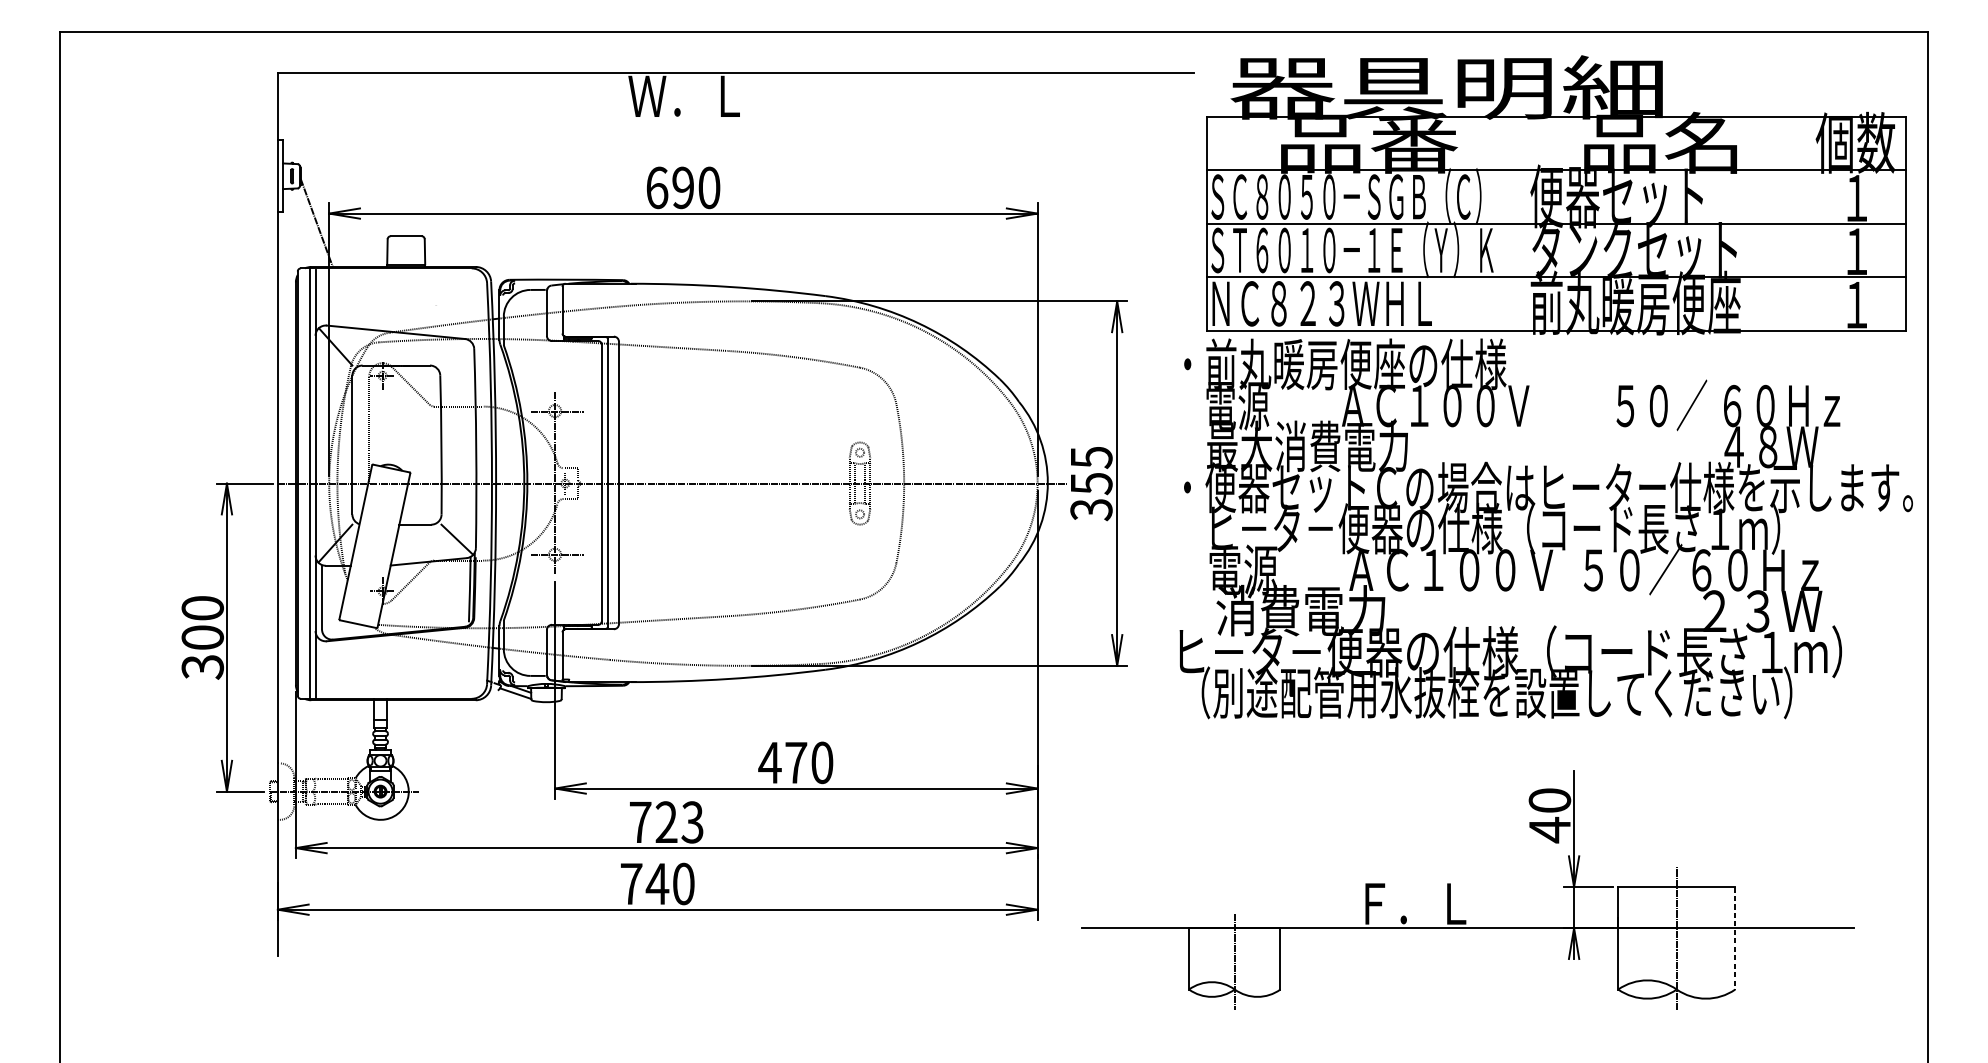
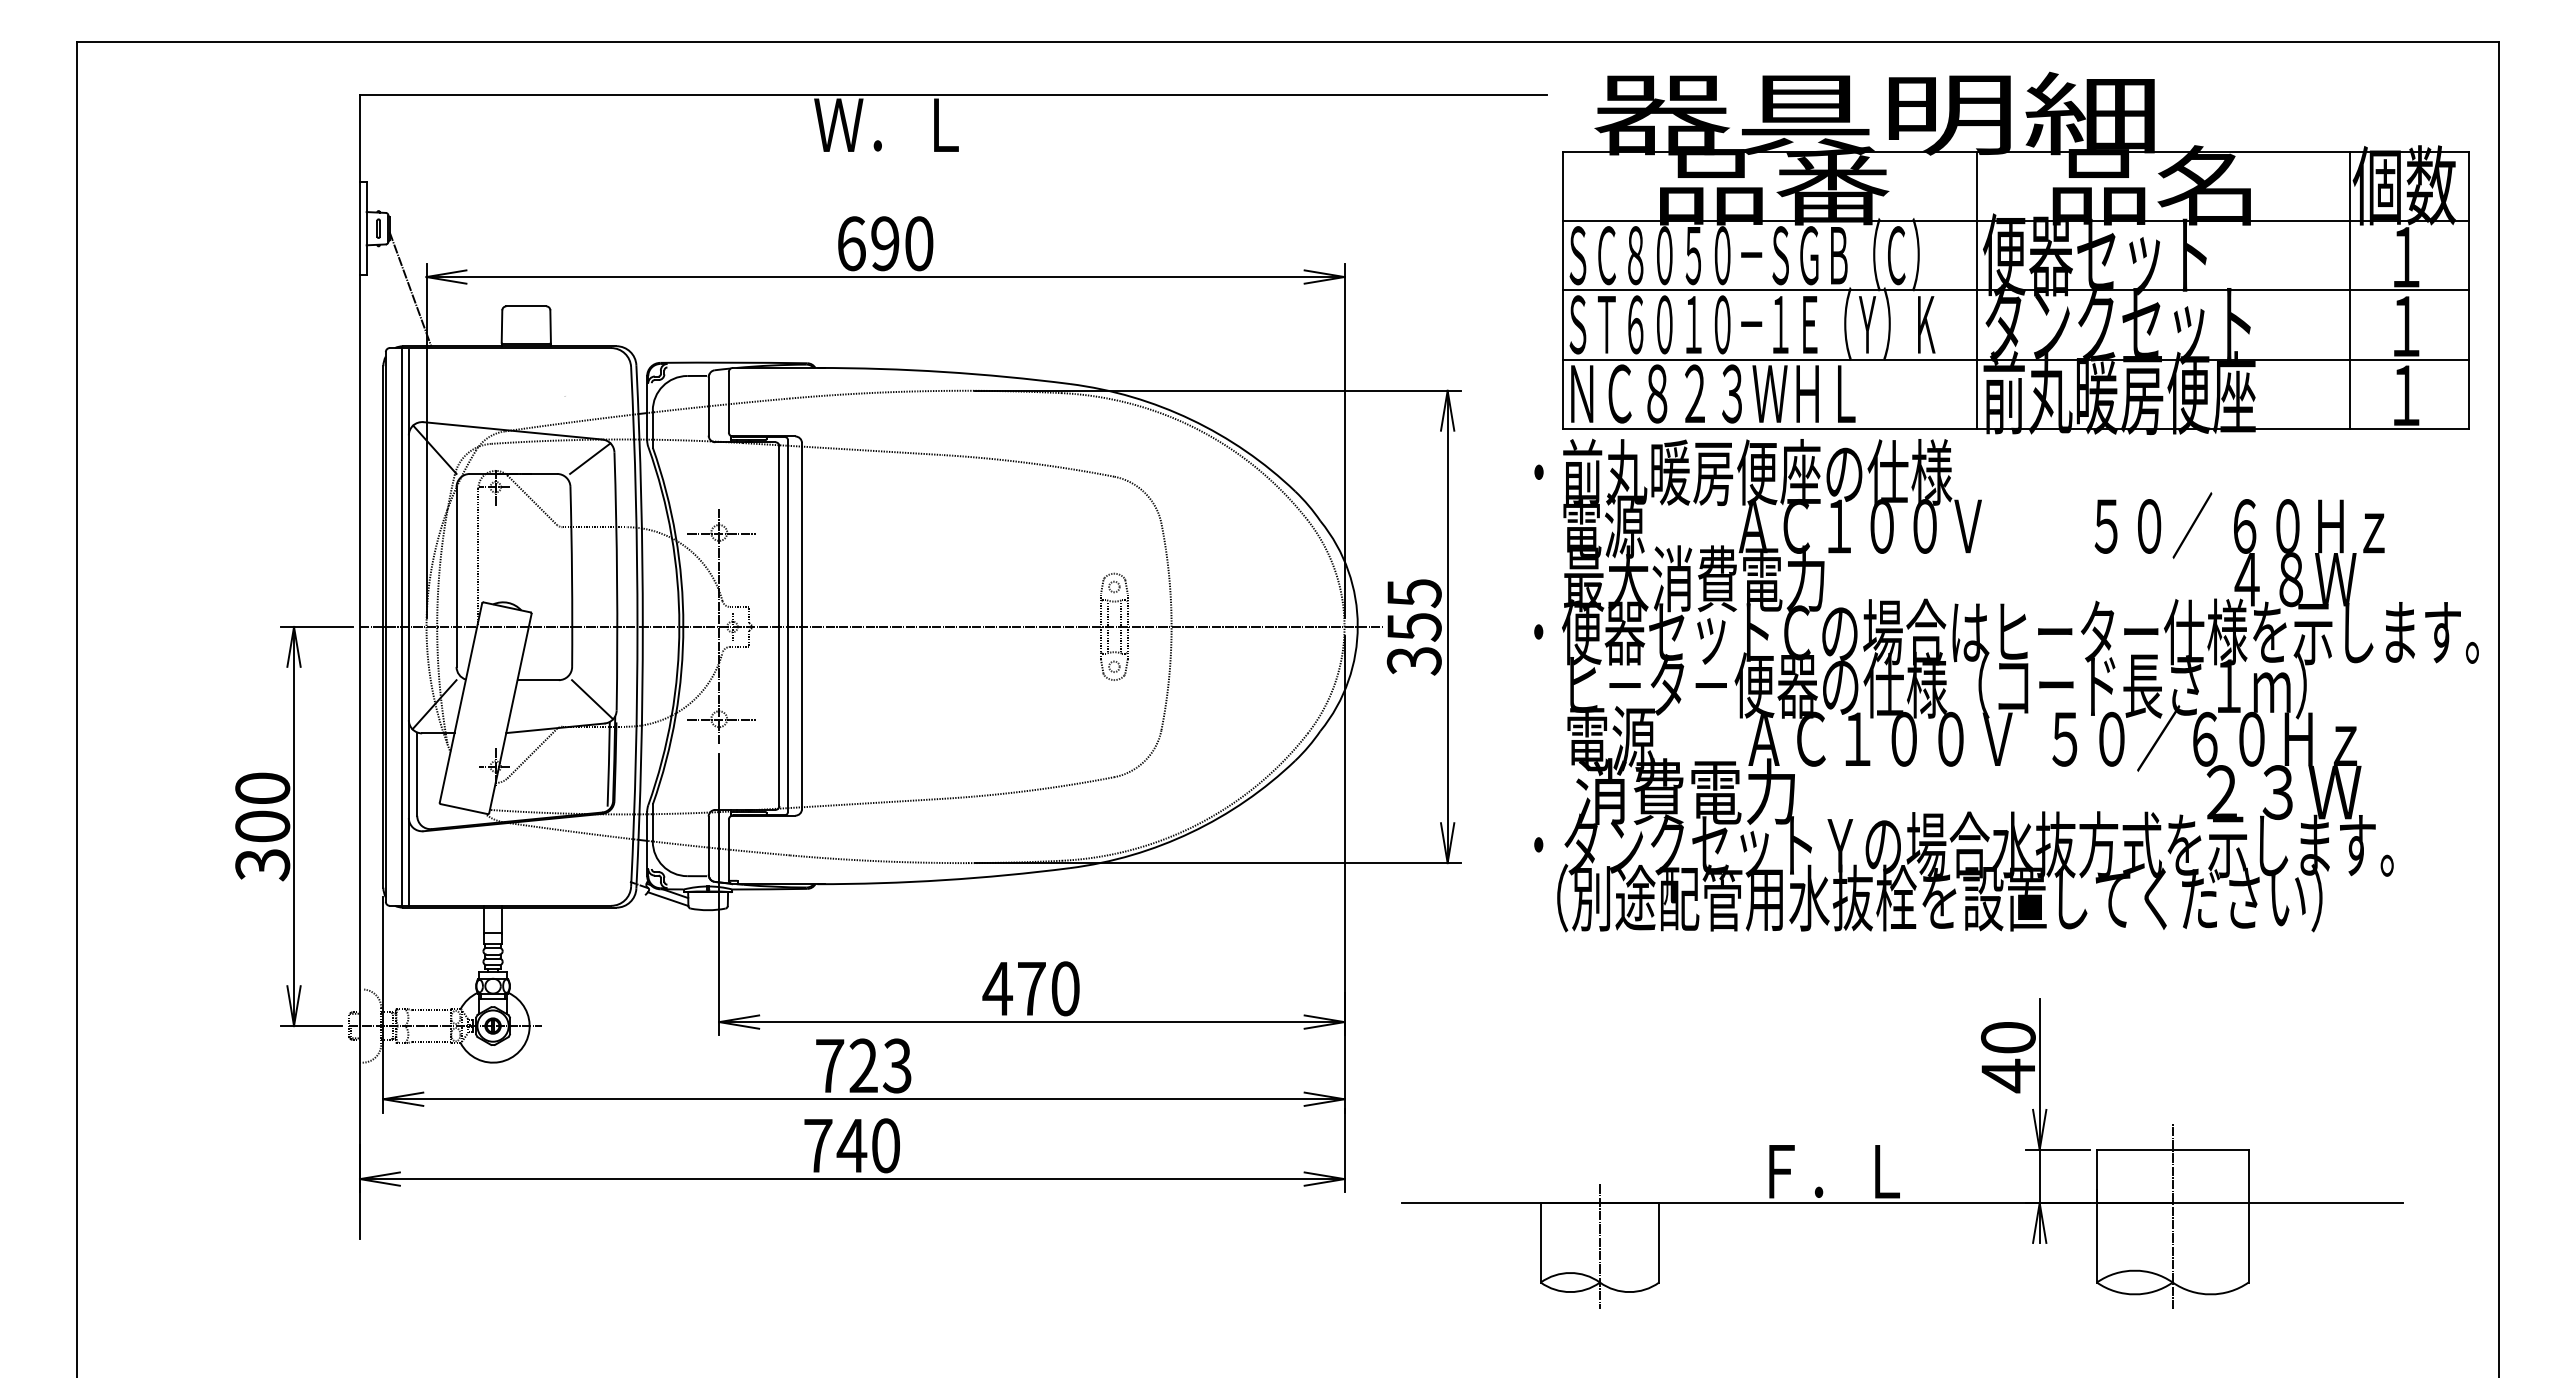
line: (1526, 223) -> (1977, 289), added
line: (1813, 223) -> (2349, 289), added
line: (455, 353) -> (590, 458), added
text: (1512, 651) -> (1960, 844), ヒ－タ－便器の仕様（コード長さ１ｍ） -> ・タンクセットＹの場合水抜方式を示します。
line: (1735, 938) -> (2248, 1216), dashed -> solid

